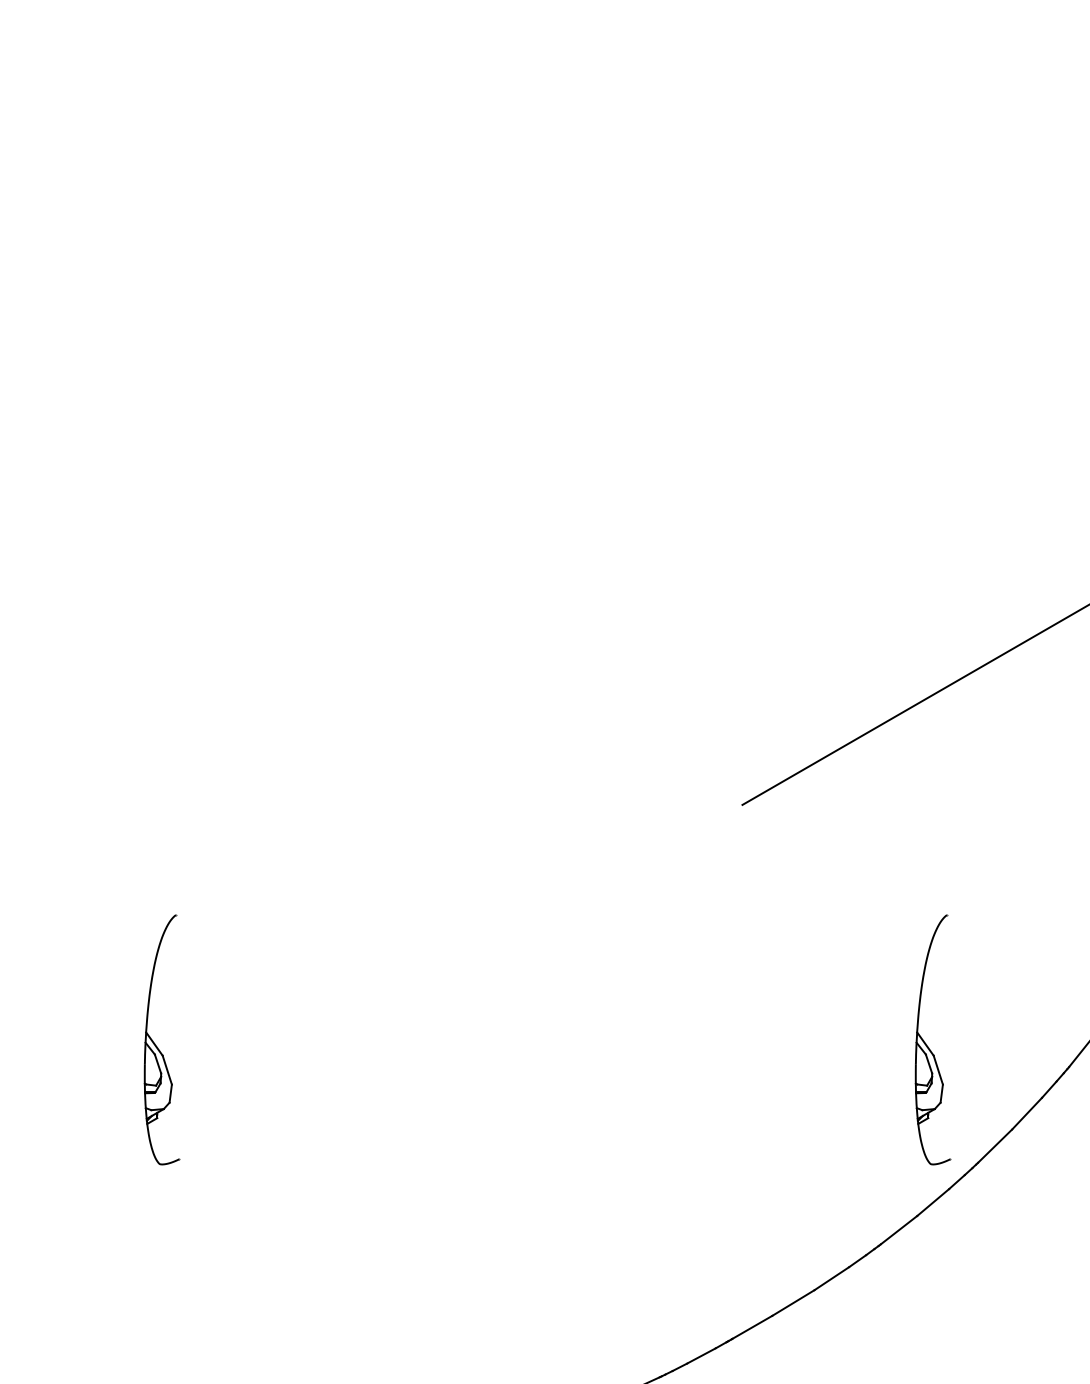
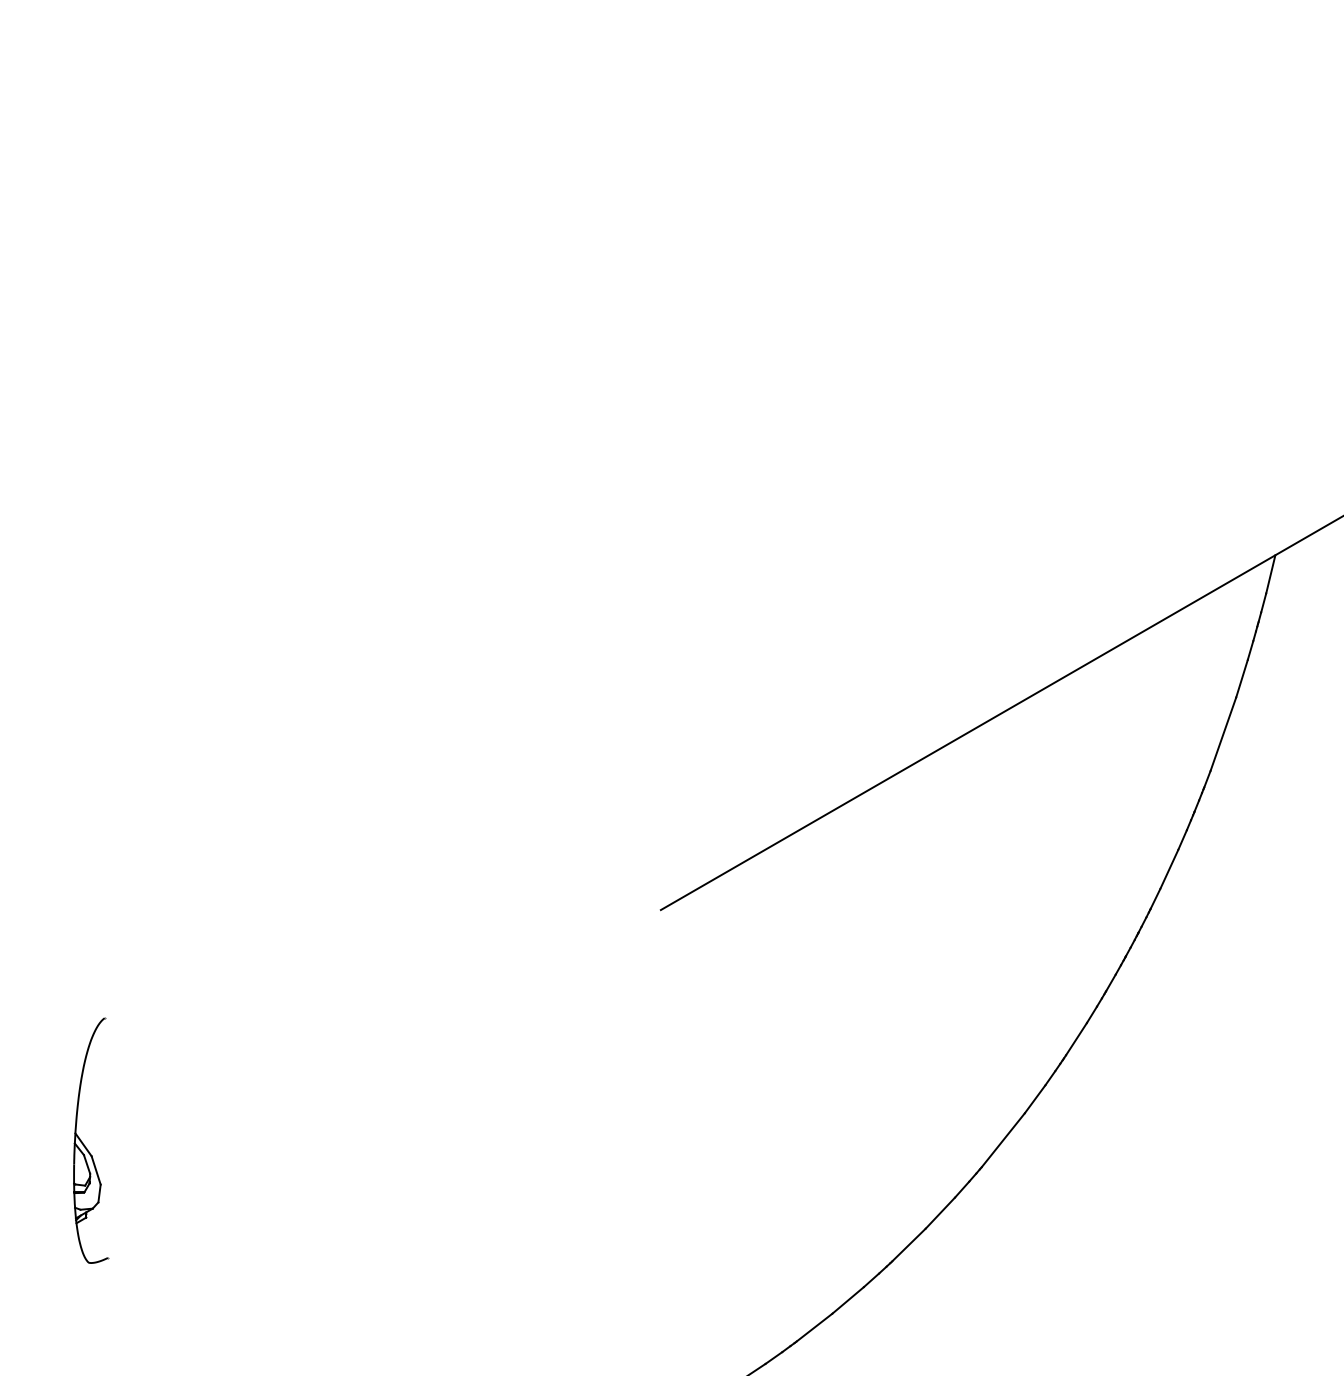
part: (927, 1044) -> (842, 1145), removed

